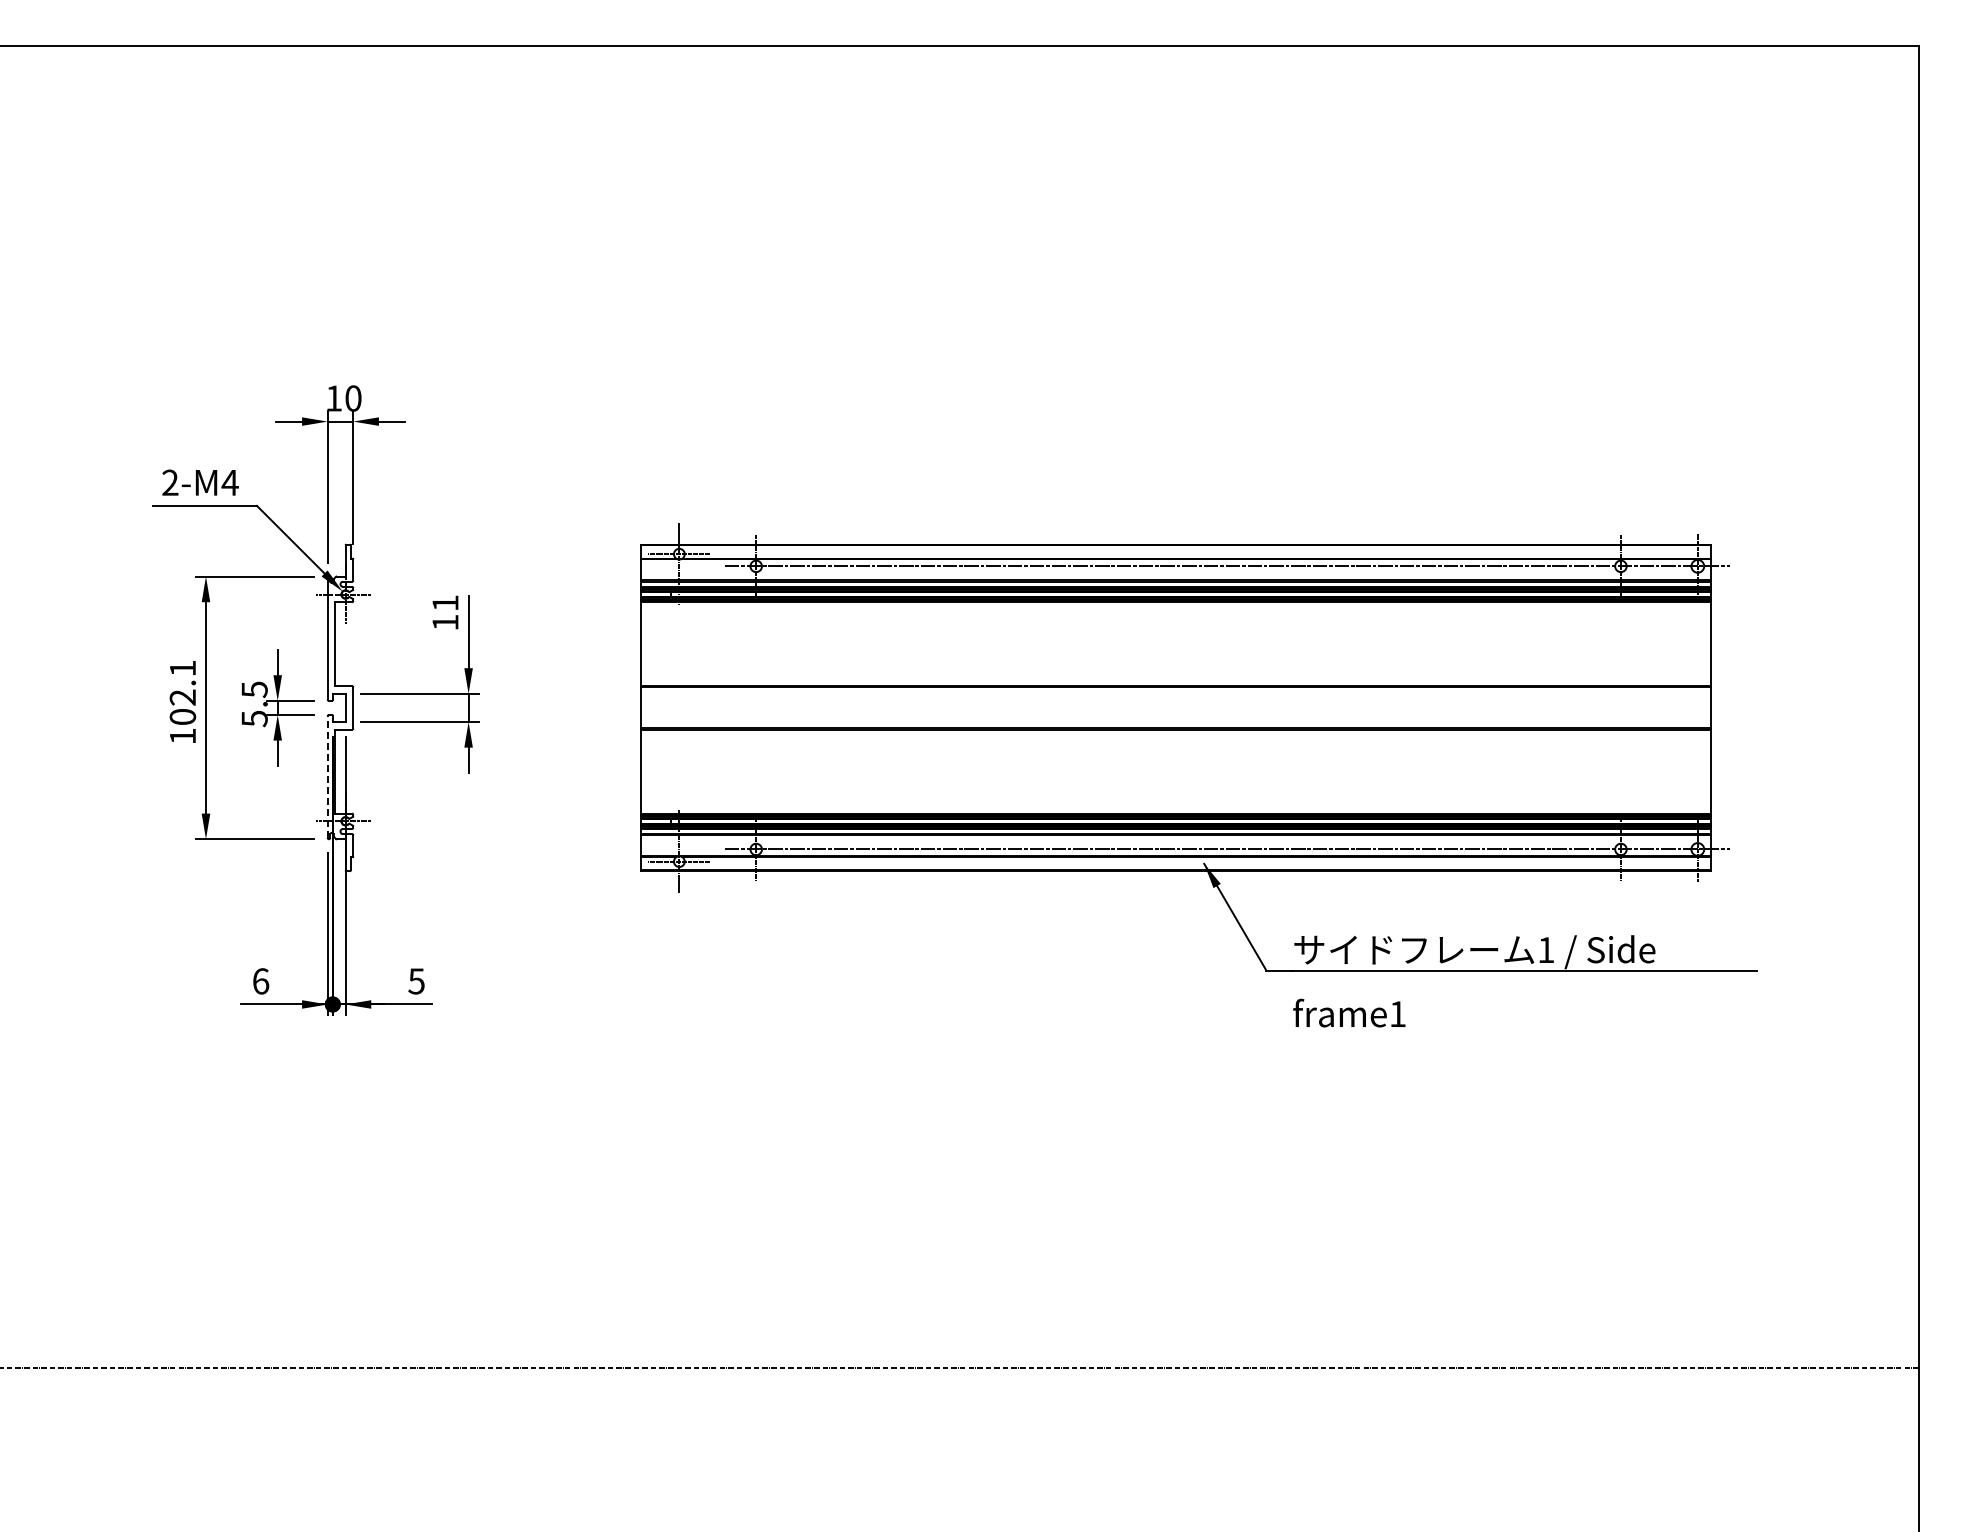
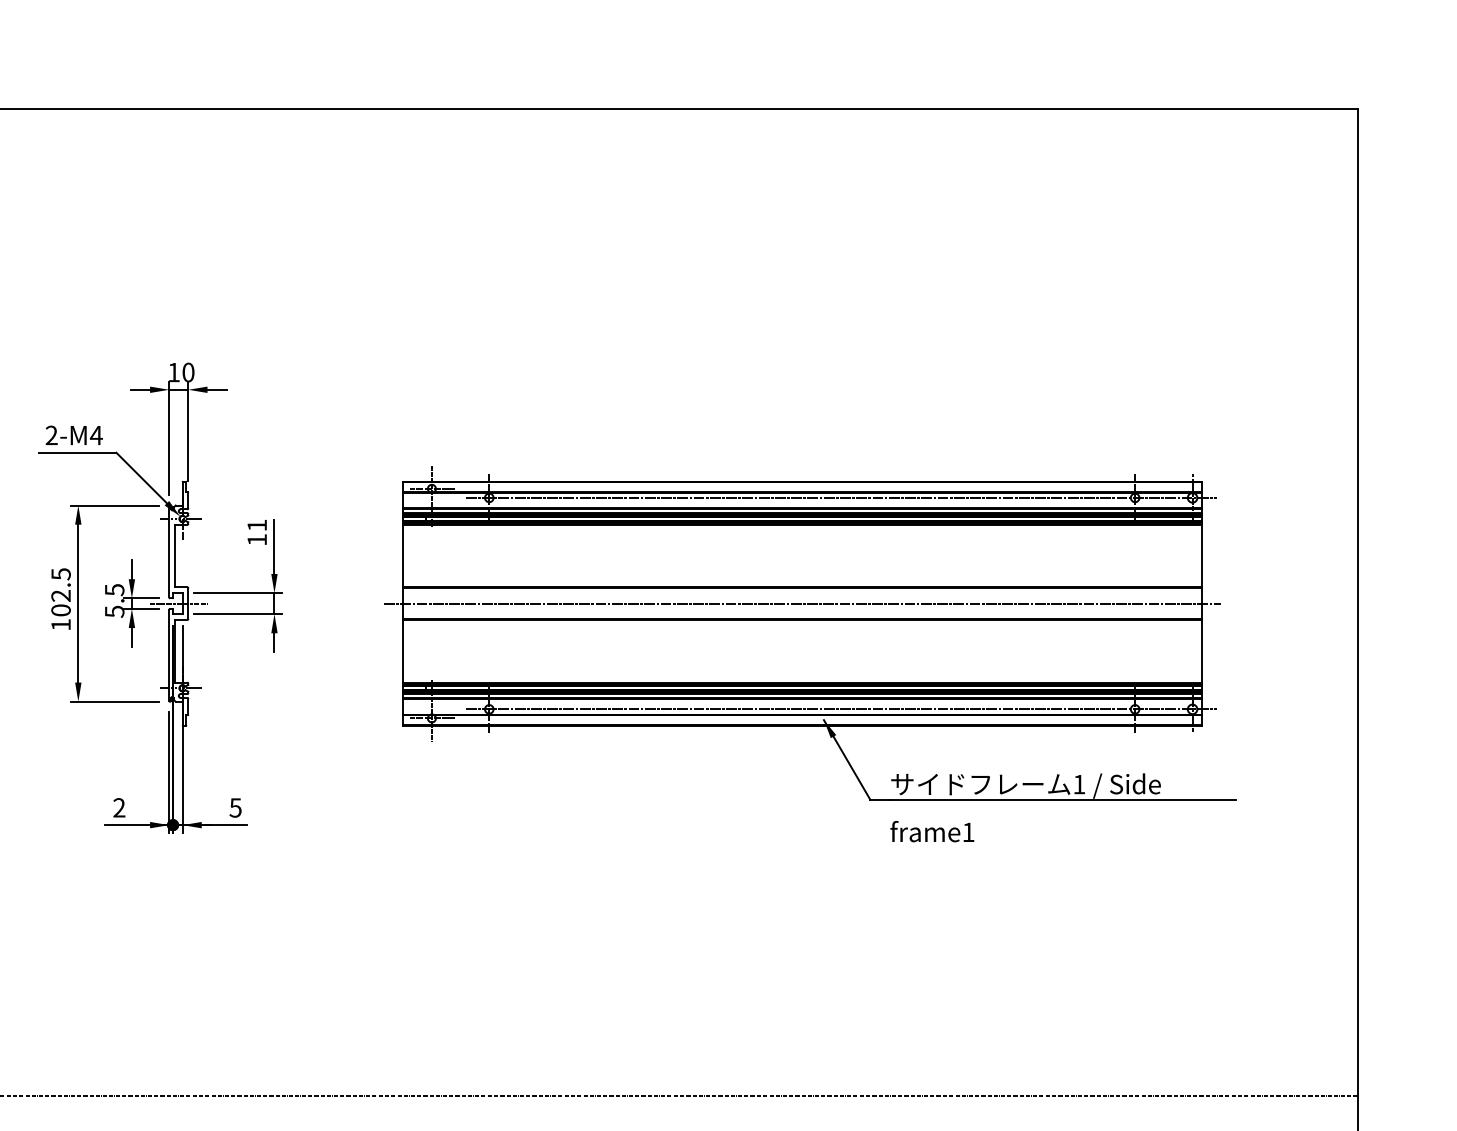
text: (183, 668) -> (61, 574), 102.1 -> 102.5
line: (340, 707) -> (178, 603), added
line: (1175, 707) -> (802, 603), added
line: (327, 777) -> (169, 655), dashed -> solid
text: (261, 981) -> (119, 807), 6 -> 2

